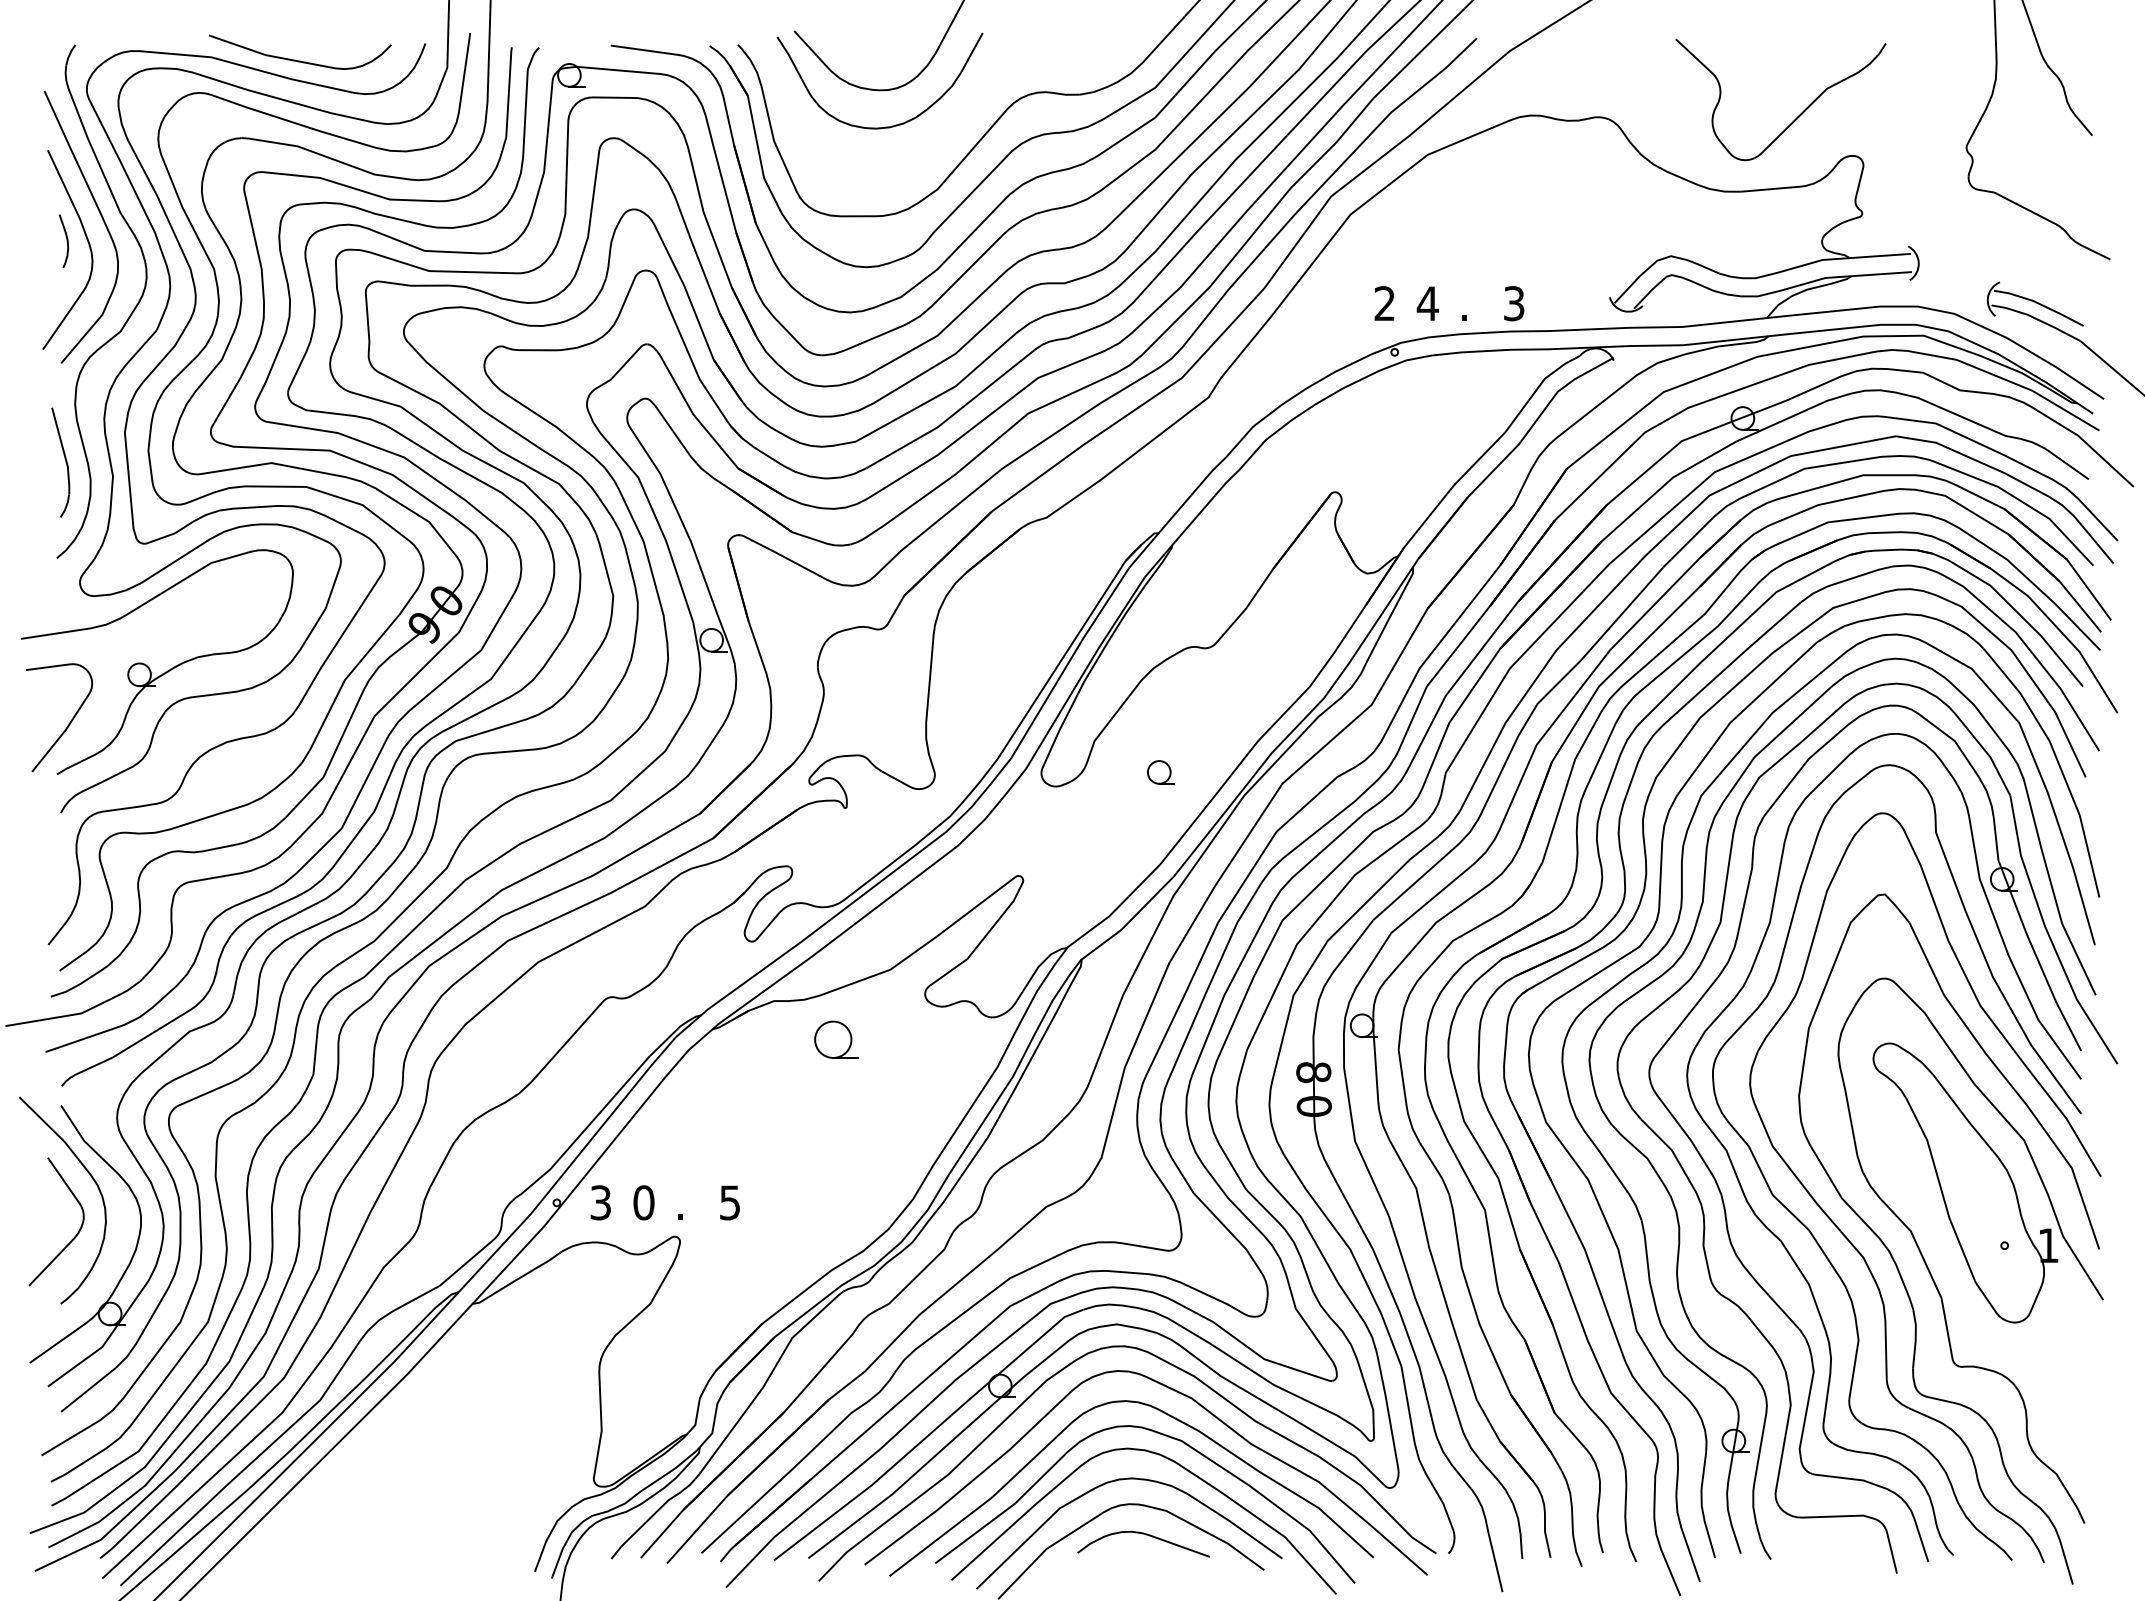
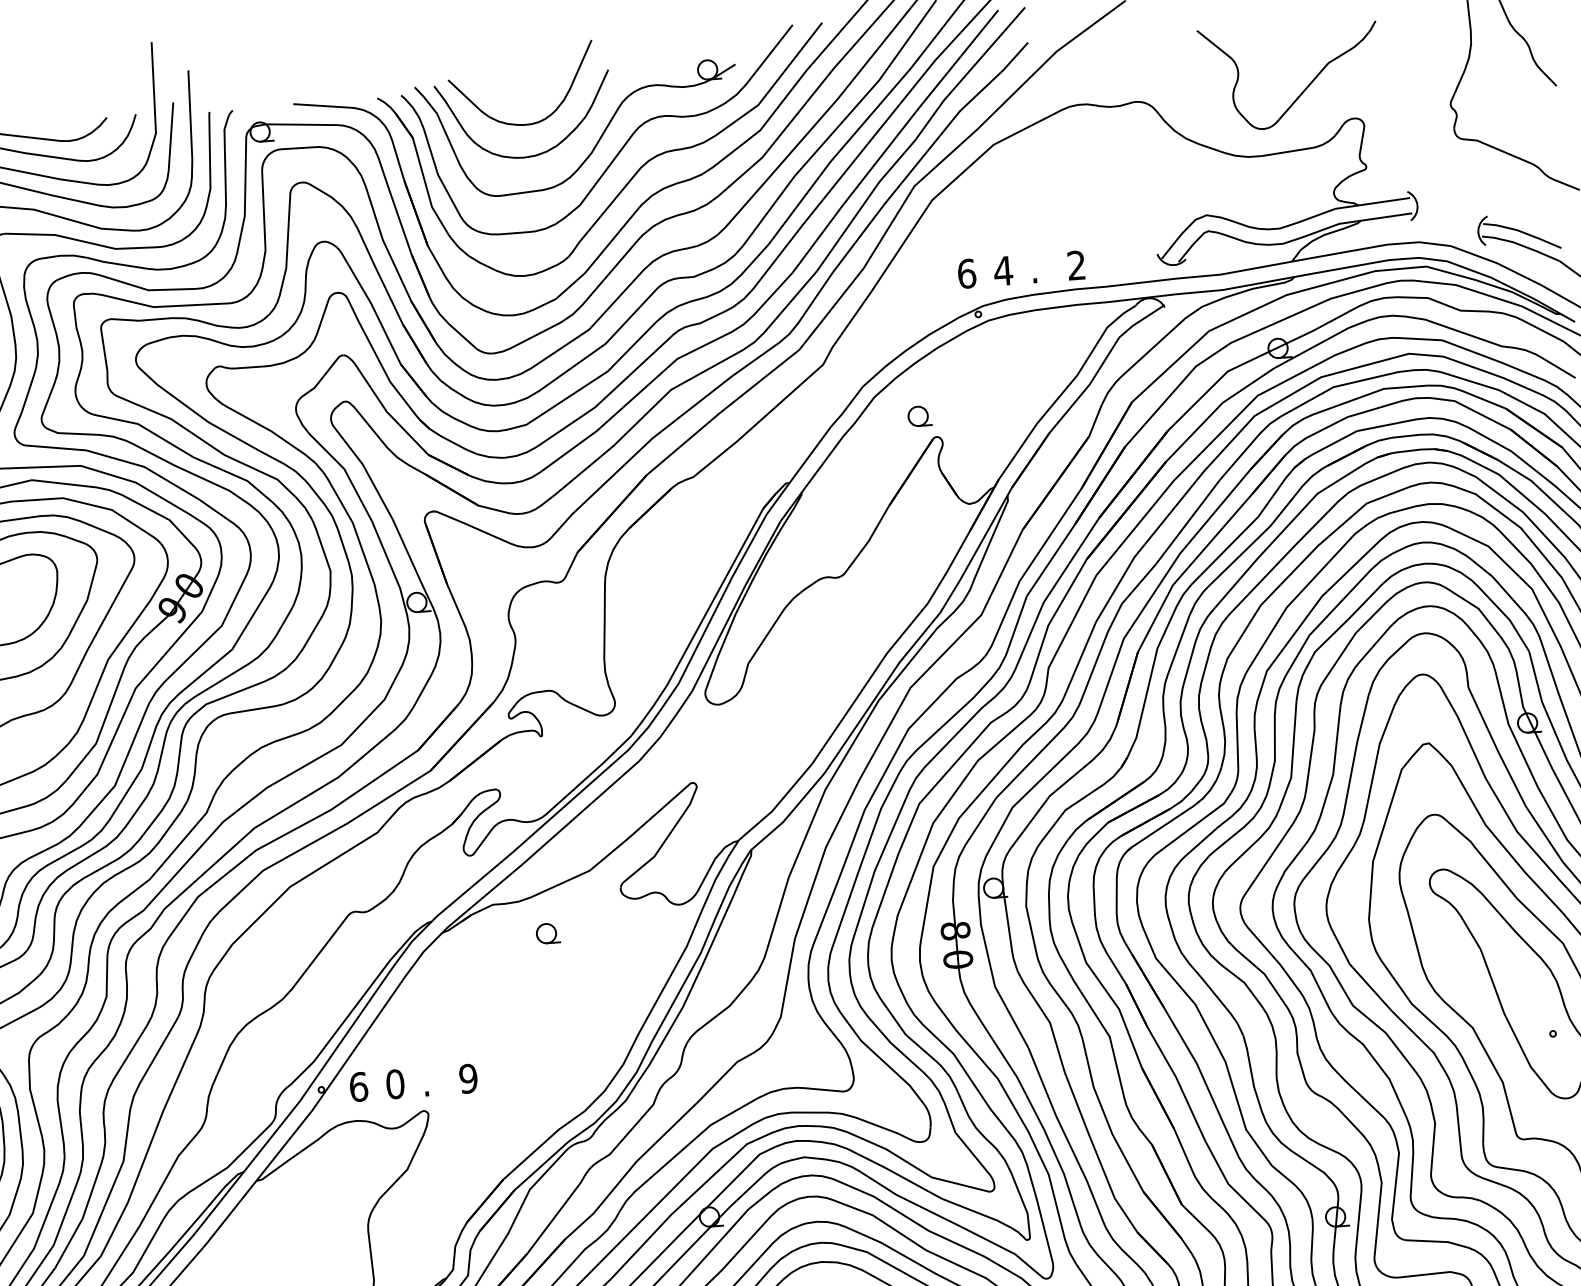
part: (965, 113) -> (598, 139), added
text: (1384, 303) -> (966, 273), 2 -> 6
text: (1514, 303) -> (1076, 265), 3 -> 2
part: (1160, 772) -> (919, 416), moved
part: (835, 1039) -> (547, 933), size x0.62
text: (600, 1202) -> (358, 1086), 3 -> 6
text: (729, 1202) -> (467, 1078), 5 -> 9

